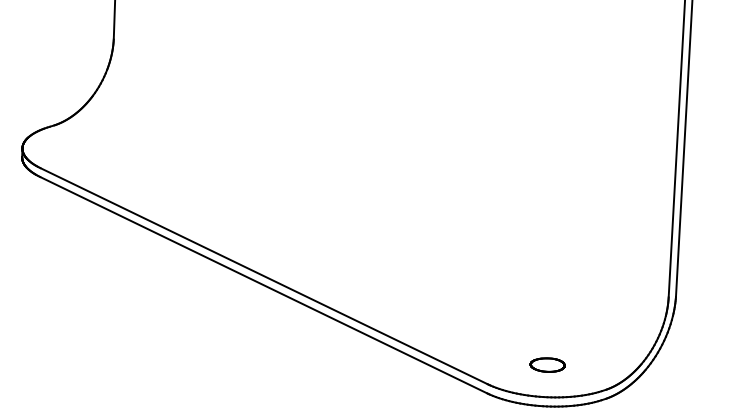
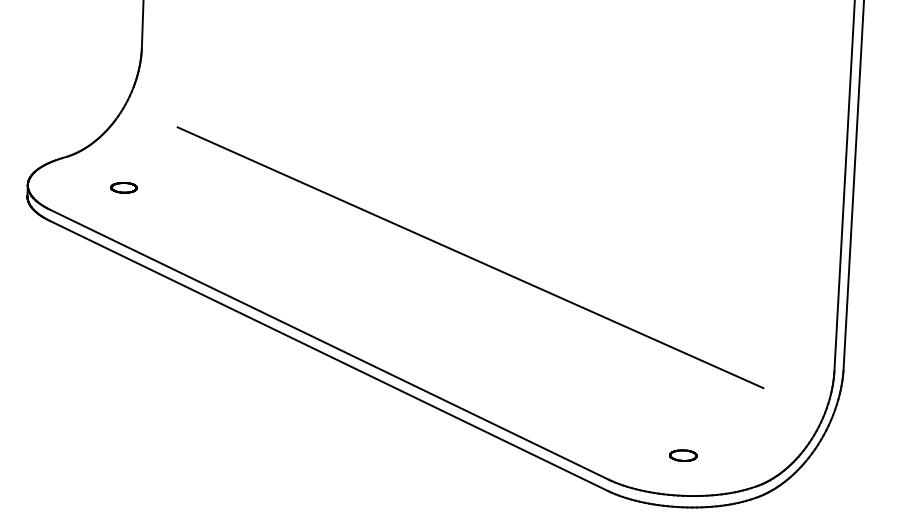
part: (99, 150) -> (124, 187), added
line: (376, 206) -> (469, 257), added
part: (547, 364) -> (683, 454), size x0.62

